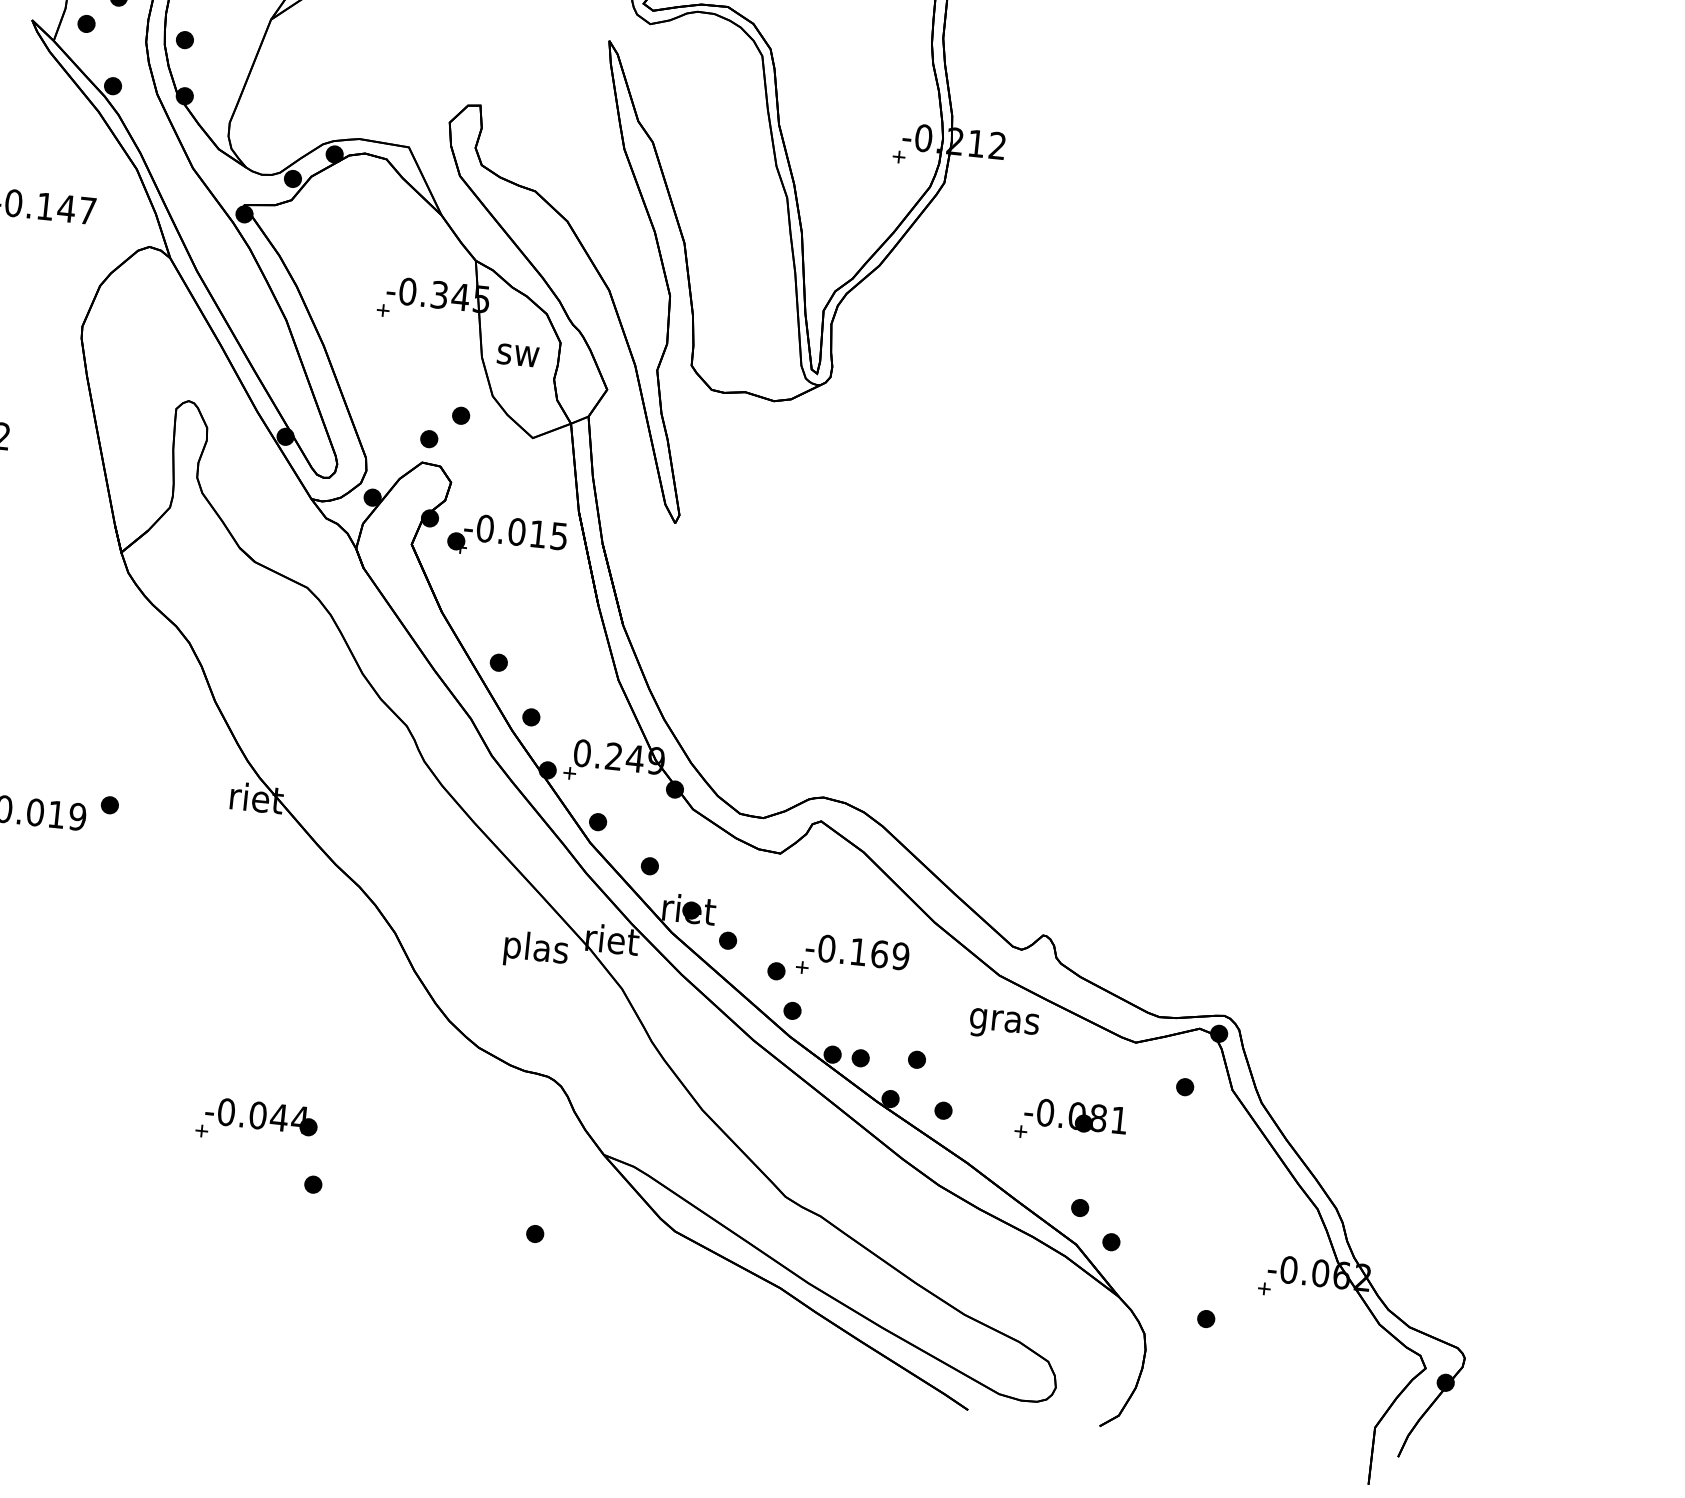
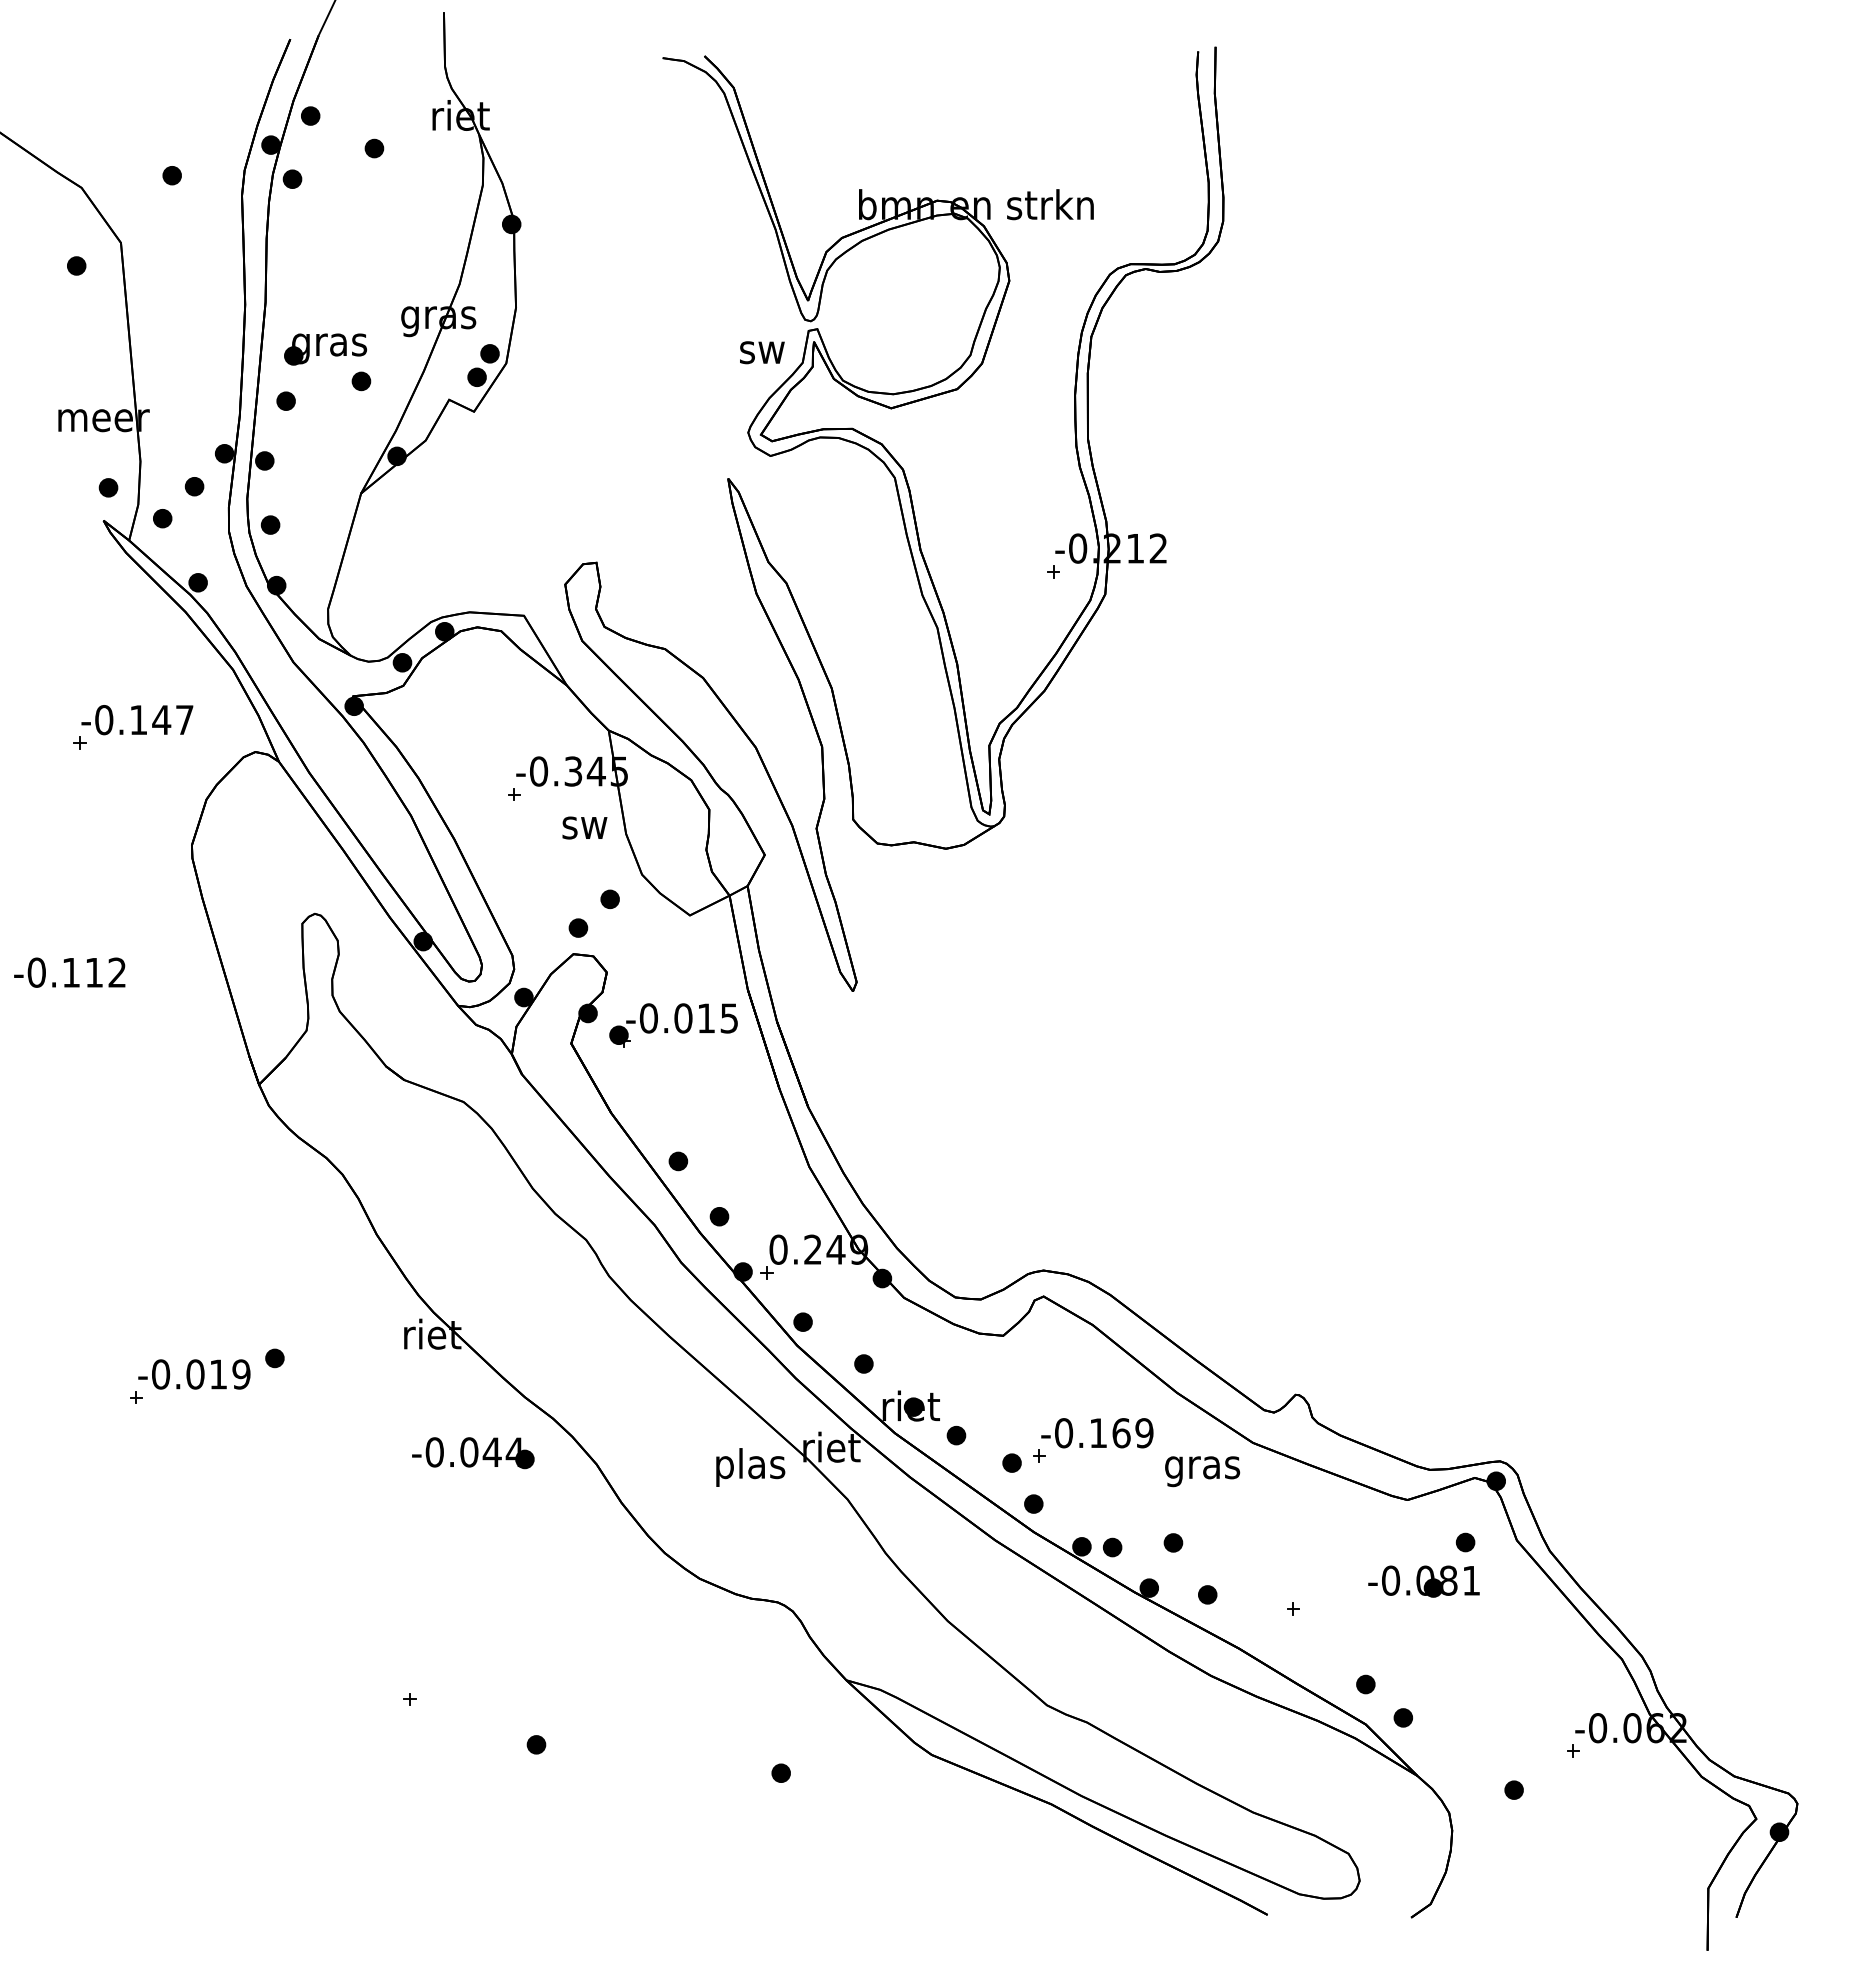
text: (517, 354) -> (584, 827), moved
text: (1004, 1024) -> (1202, 1471), moved
part: (261, 1116) -> (473, 1453), moved
part: (1075, 1116) -> (1423, 1581), moved

